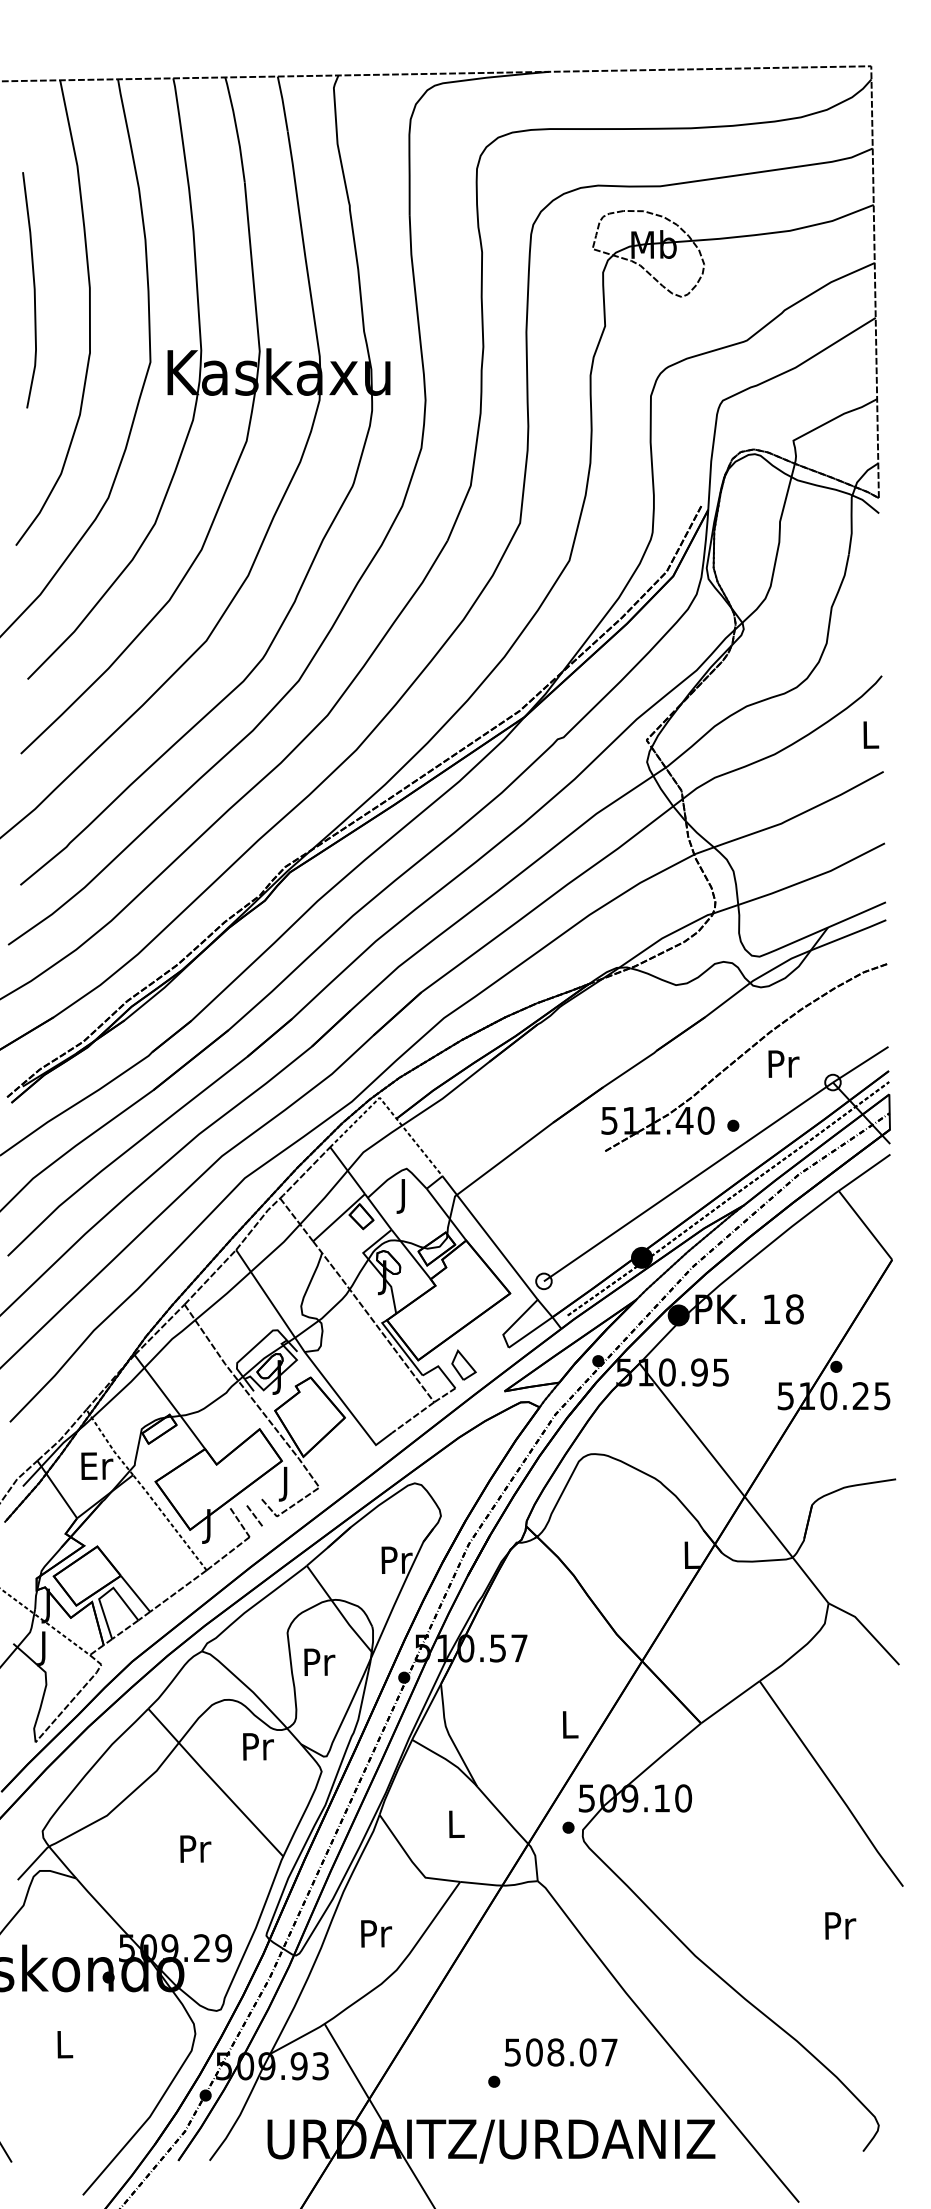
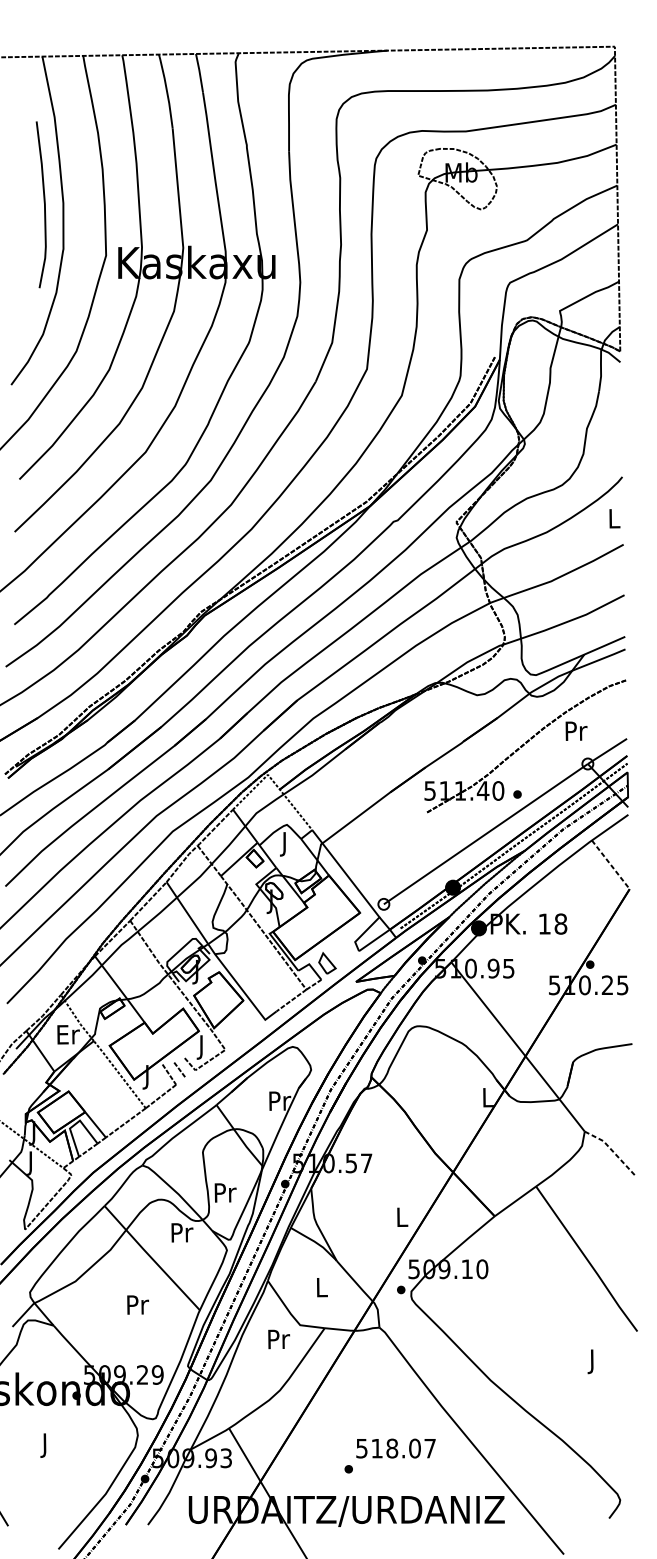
curve: (33, 290) -> (44, 204), moved
text: (783, 1063) -> (576, 730), moved
line: (865, 1225) -> (610, 864), solid -> dashed
line: (866, 1629) -> (611, 1150), solid -> dashed
text: (319, 1661) -> (225, 1192), moved
text: (840, 1929) -> (593, 1361), Pr -> J
text: (376, 1933) -> (279, 1339), moved
text: (65, 2048) -> (46, 1445), L -> J
text: (534, 2052) -> (377, 1448), 508.07 -> 518.07

